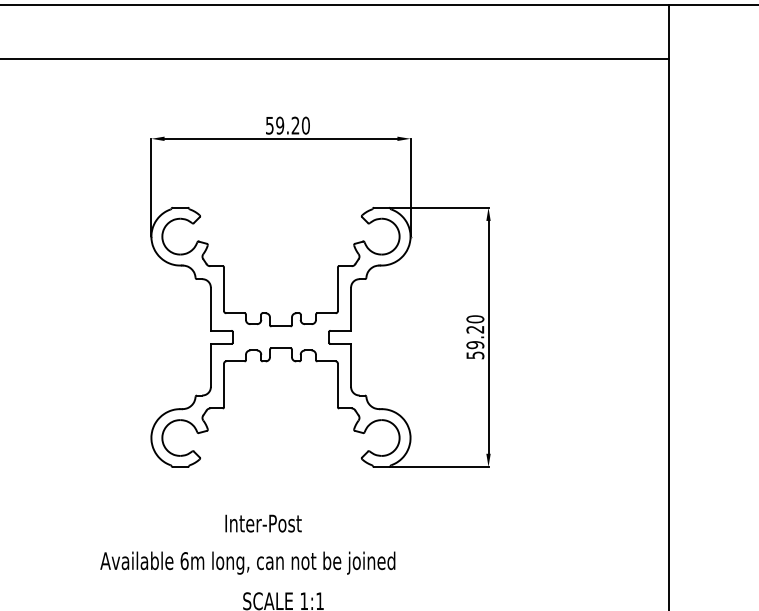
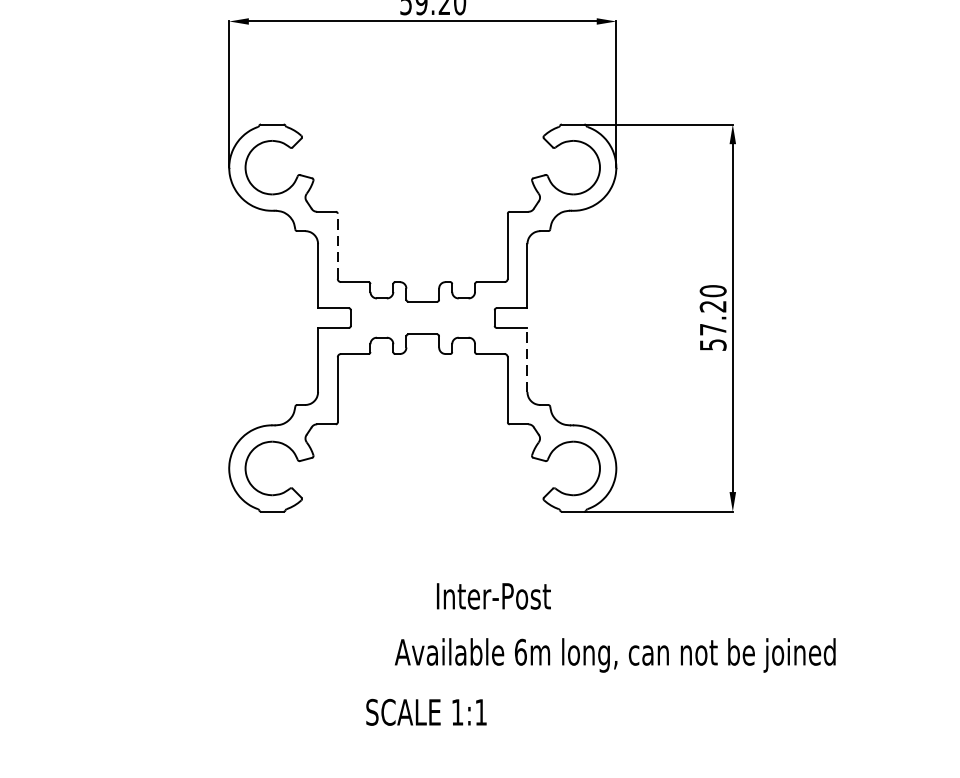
line: (224, 289) -> (338, 246), solid -> dashed
text: (475, 345) -> (713, 330), 59.20 -> 57.20
line: (351, 364) -> (528, 358), solid -> dashed
text: (263, 523) -> (493, 596), moved
text: (247, 562) -> (614, 654), moved

